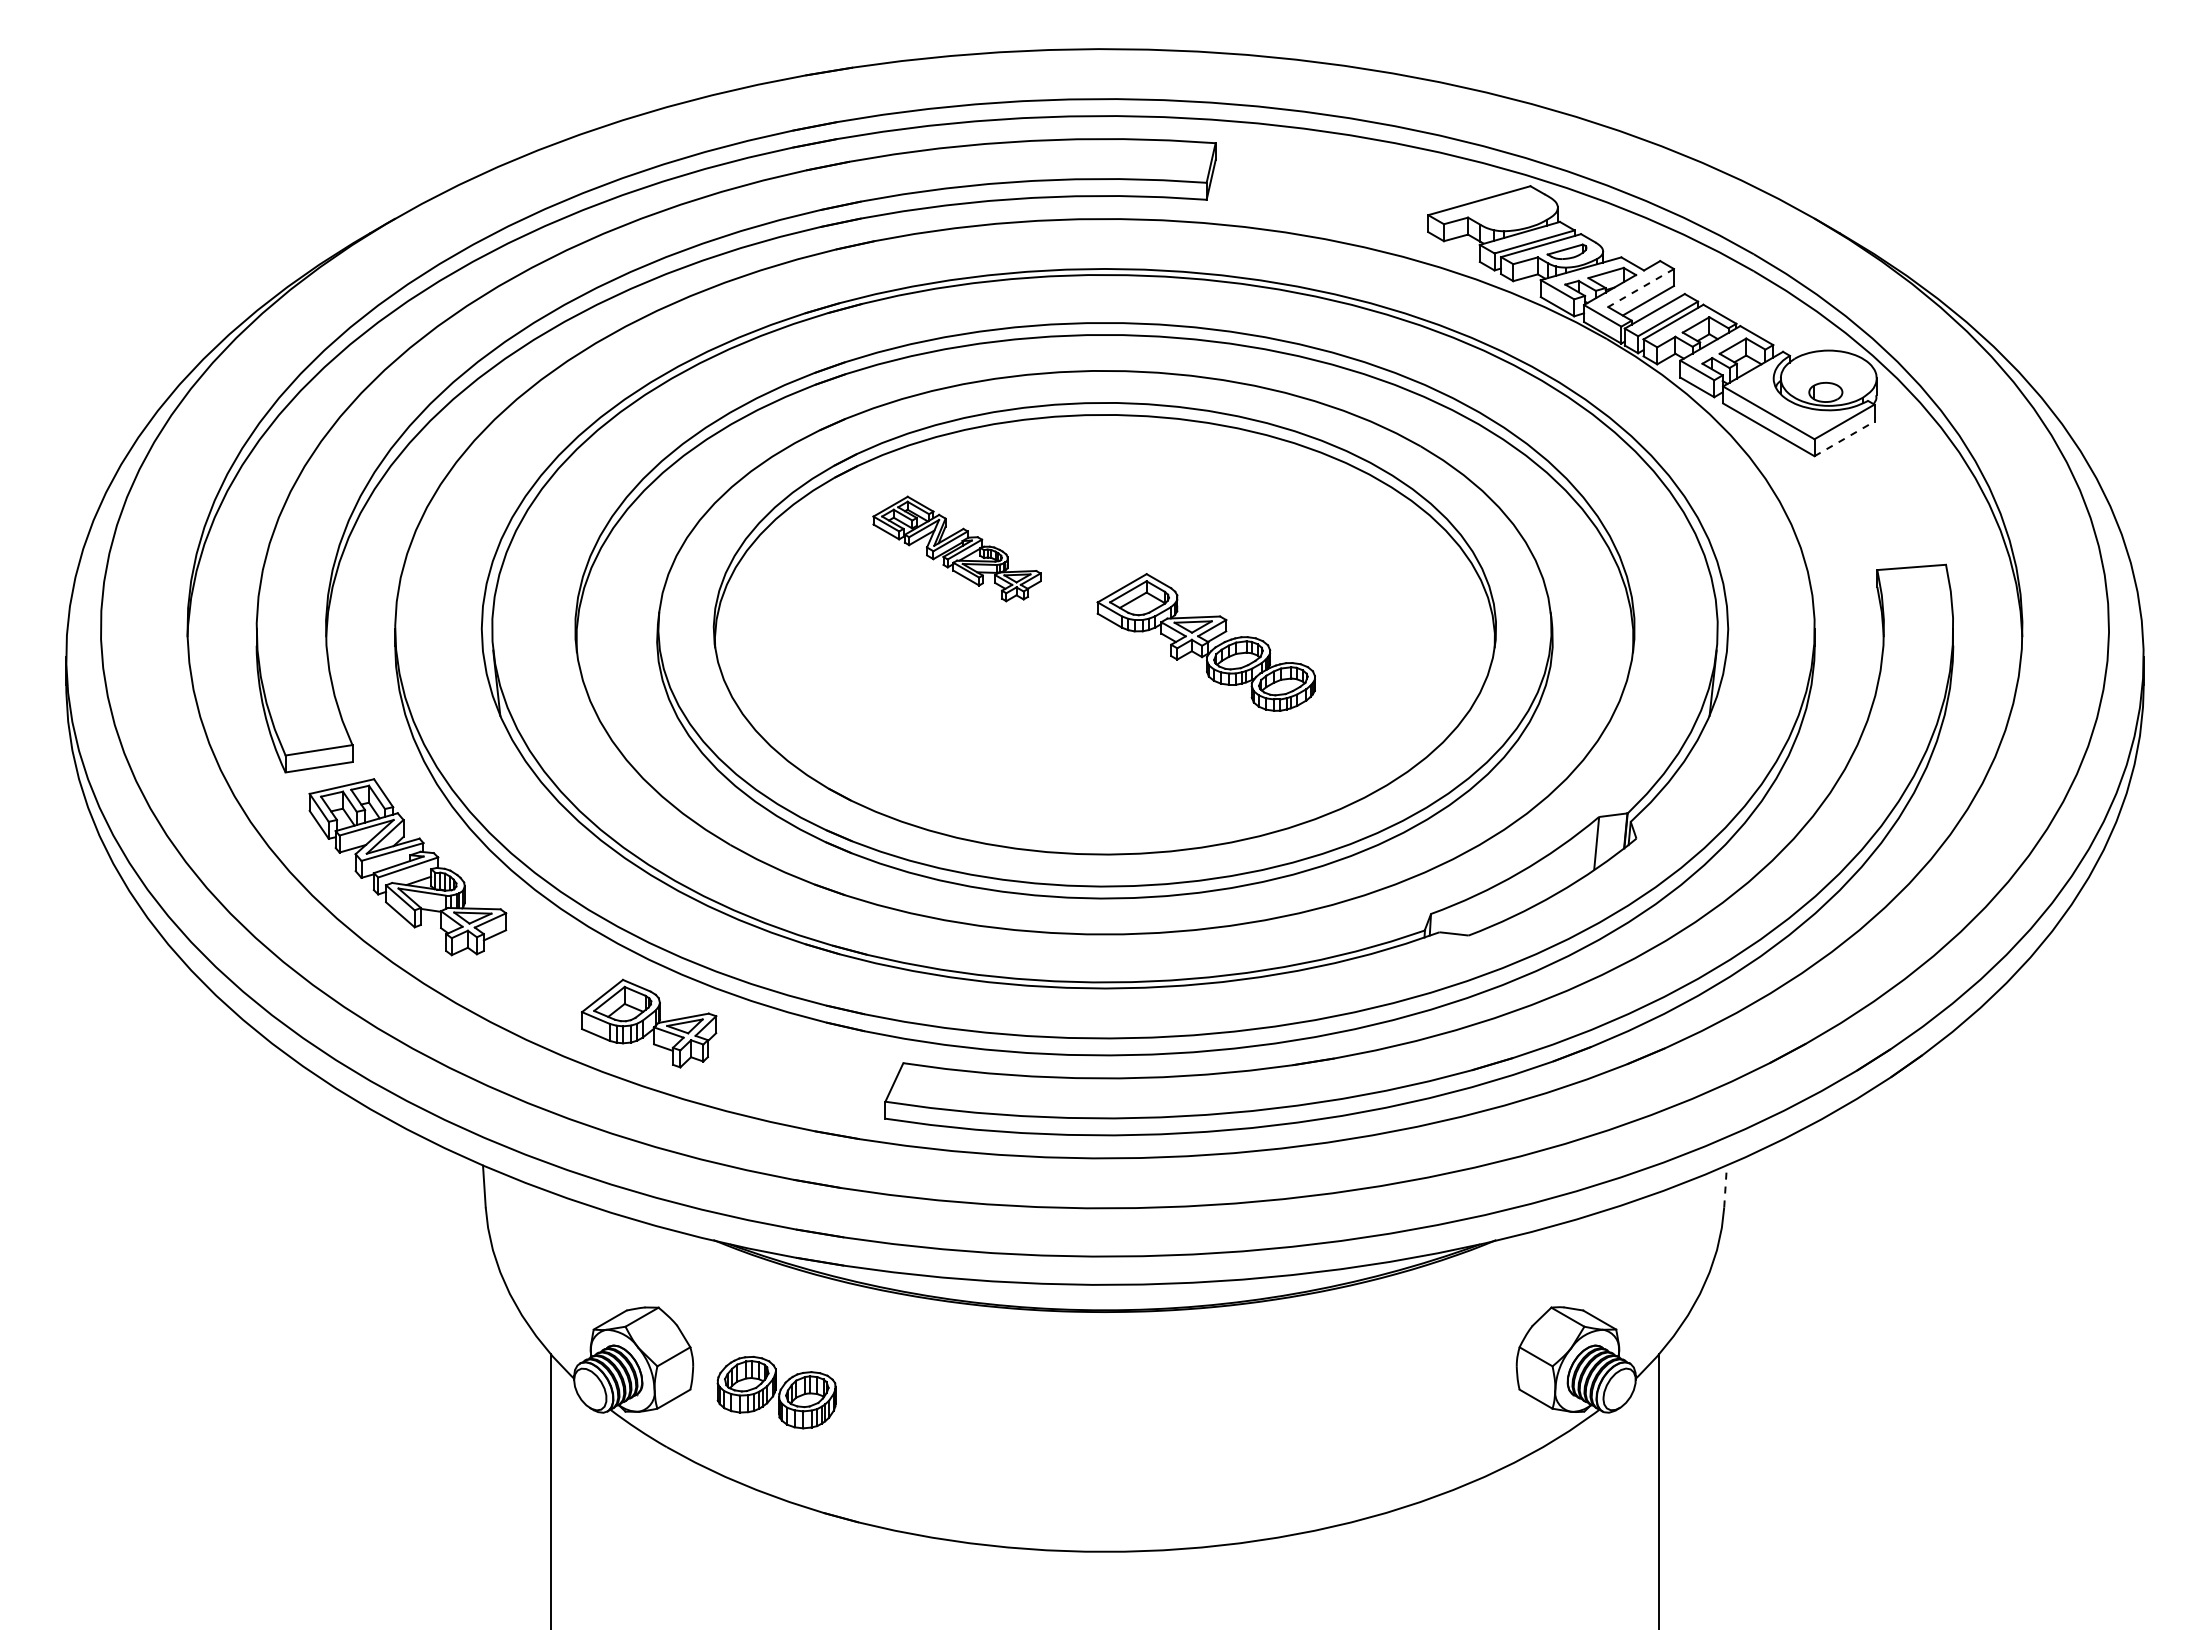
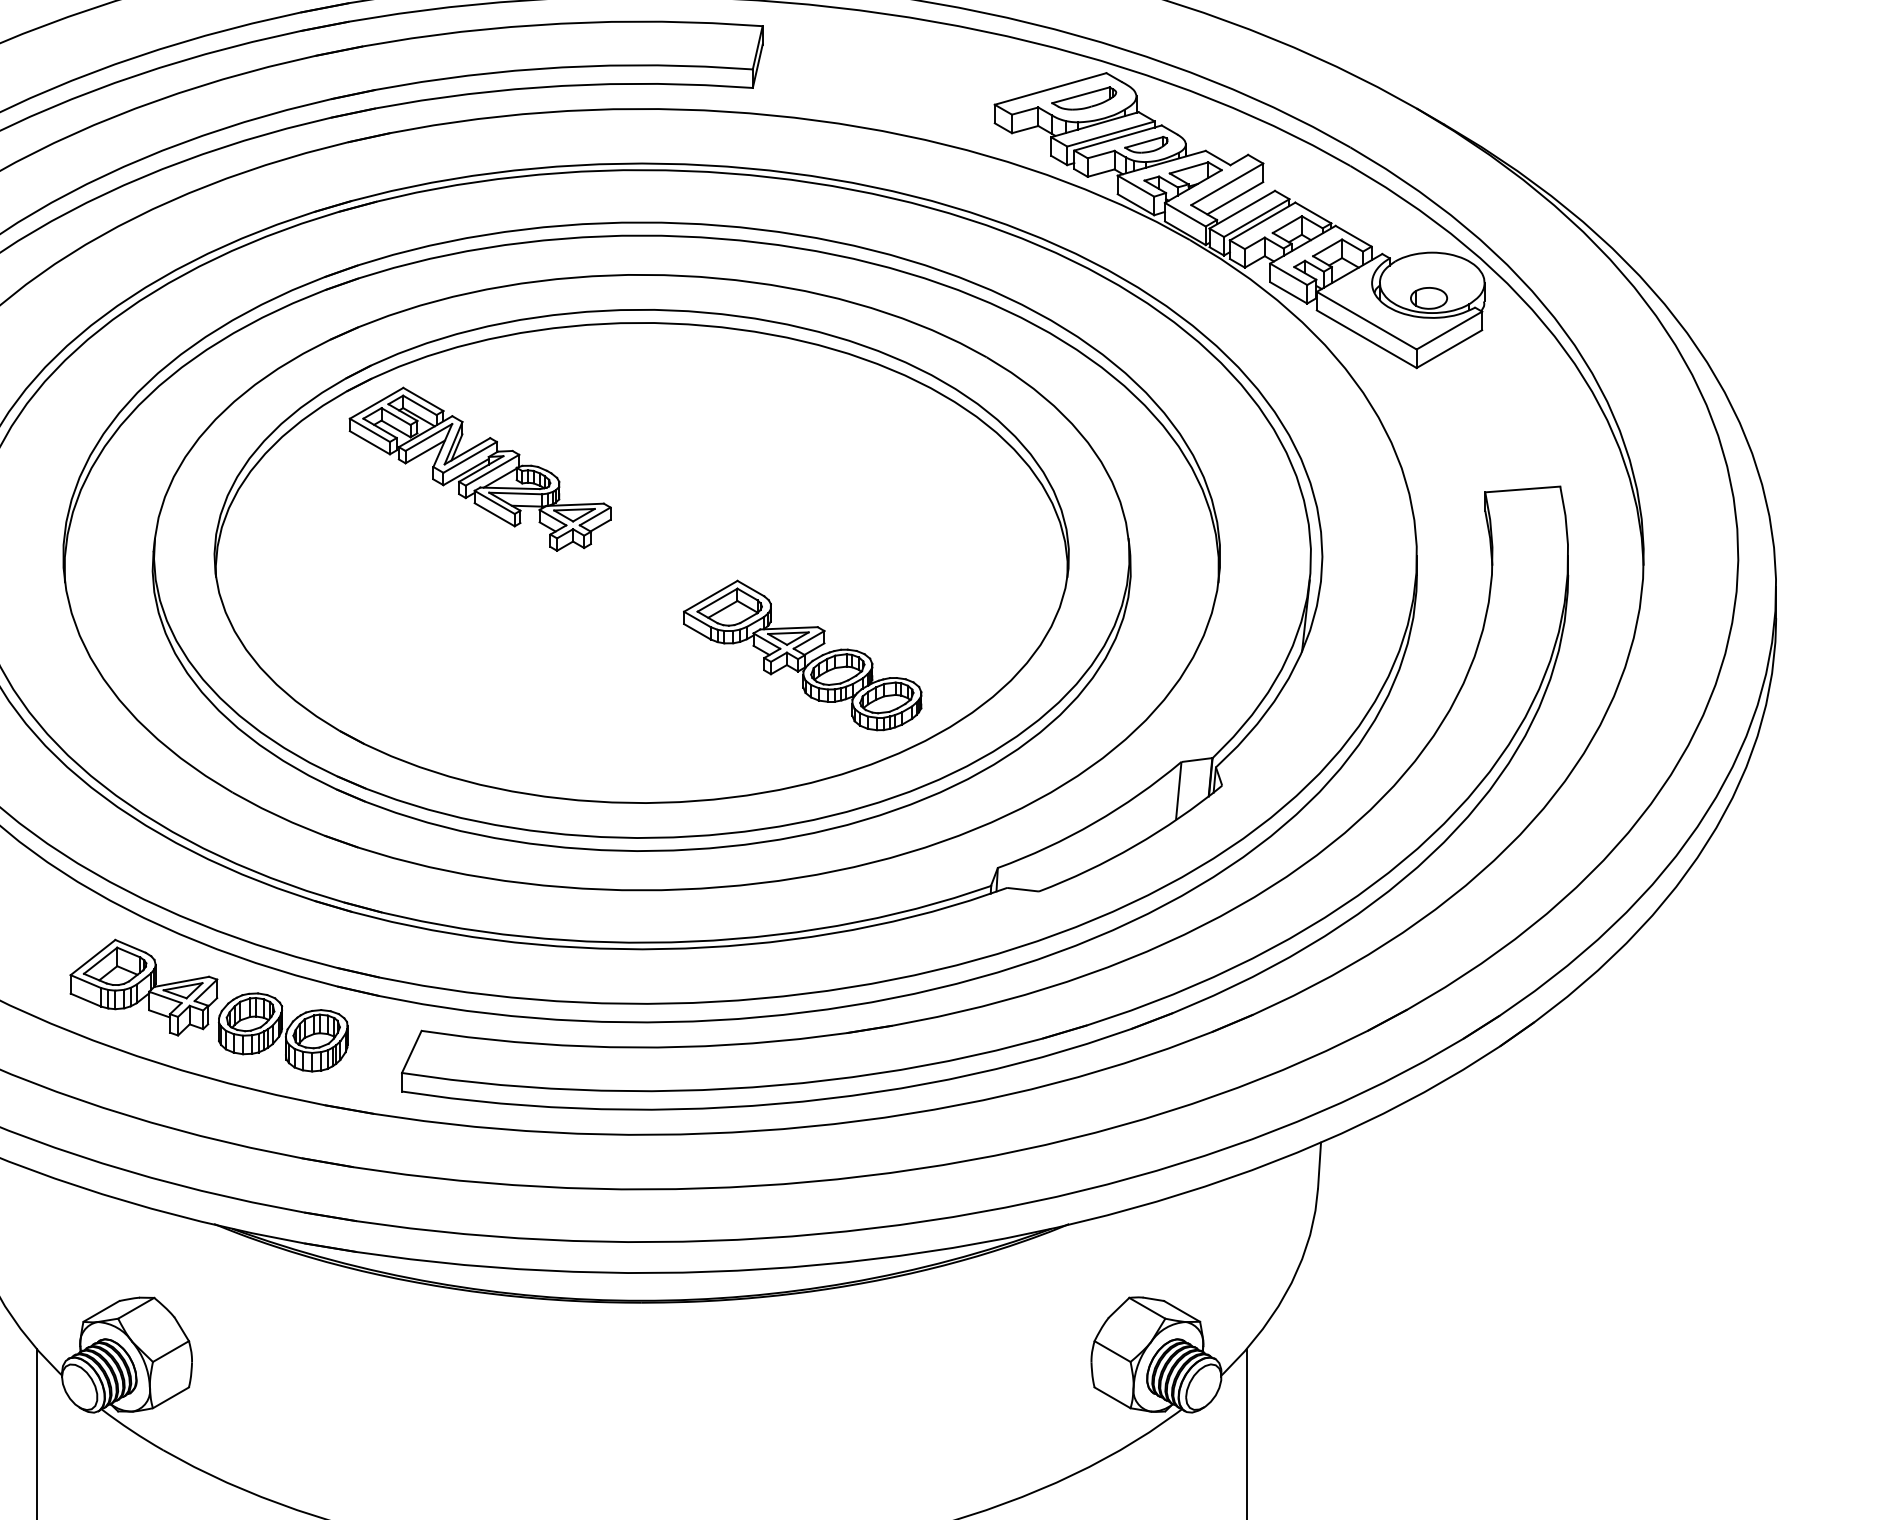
part: (1509, 209) -> (1083, 98), added
line: (1640, 288) -> (1226, 184), dashed -> solid
line: (1844, 438) -> (1449, 348), dashed -> solid
part: (956, 548) -> (479, 468), size x1.43
part: (1205, 642) -> (801, 655), moved
line: (1725, 1186) -> (1319, 1165), dashed -> solid
part: (776, 1392) -> (283, 1032), moved

